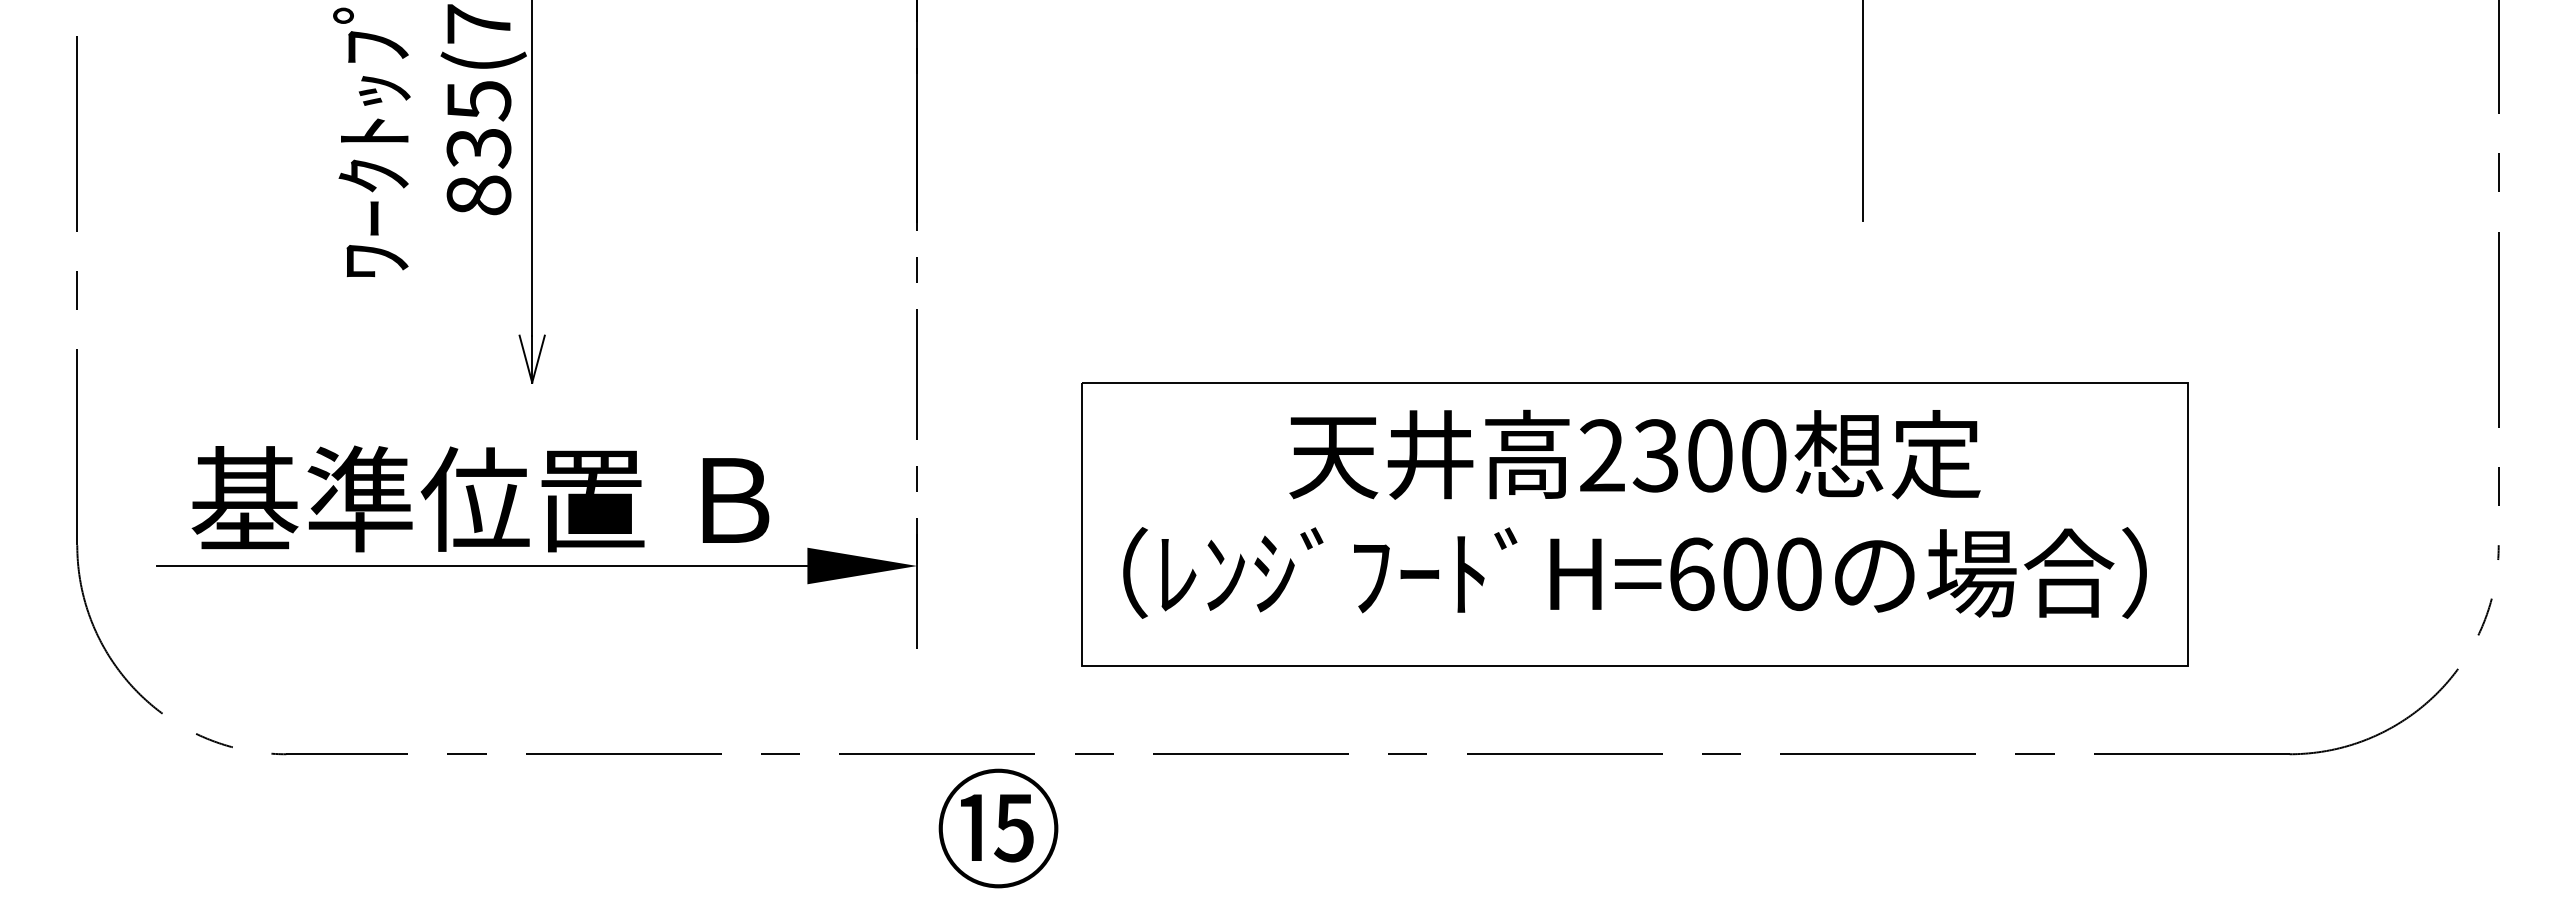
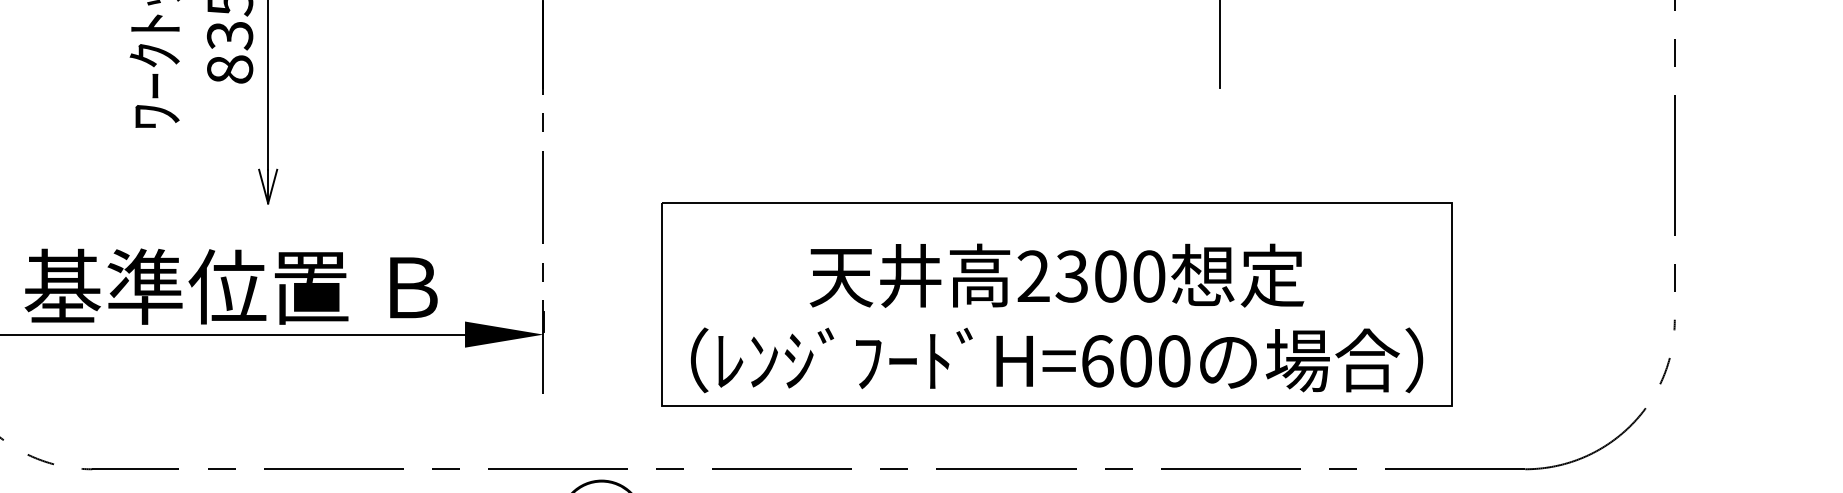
text: (1634, 513) -> (1056, 317), moved

